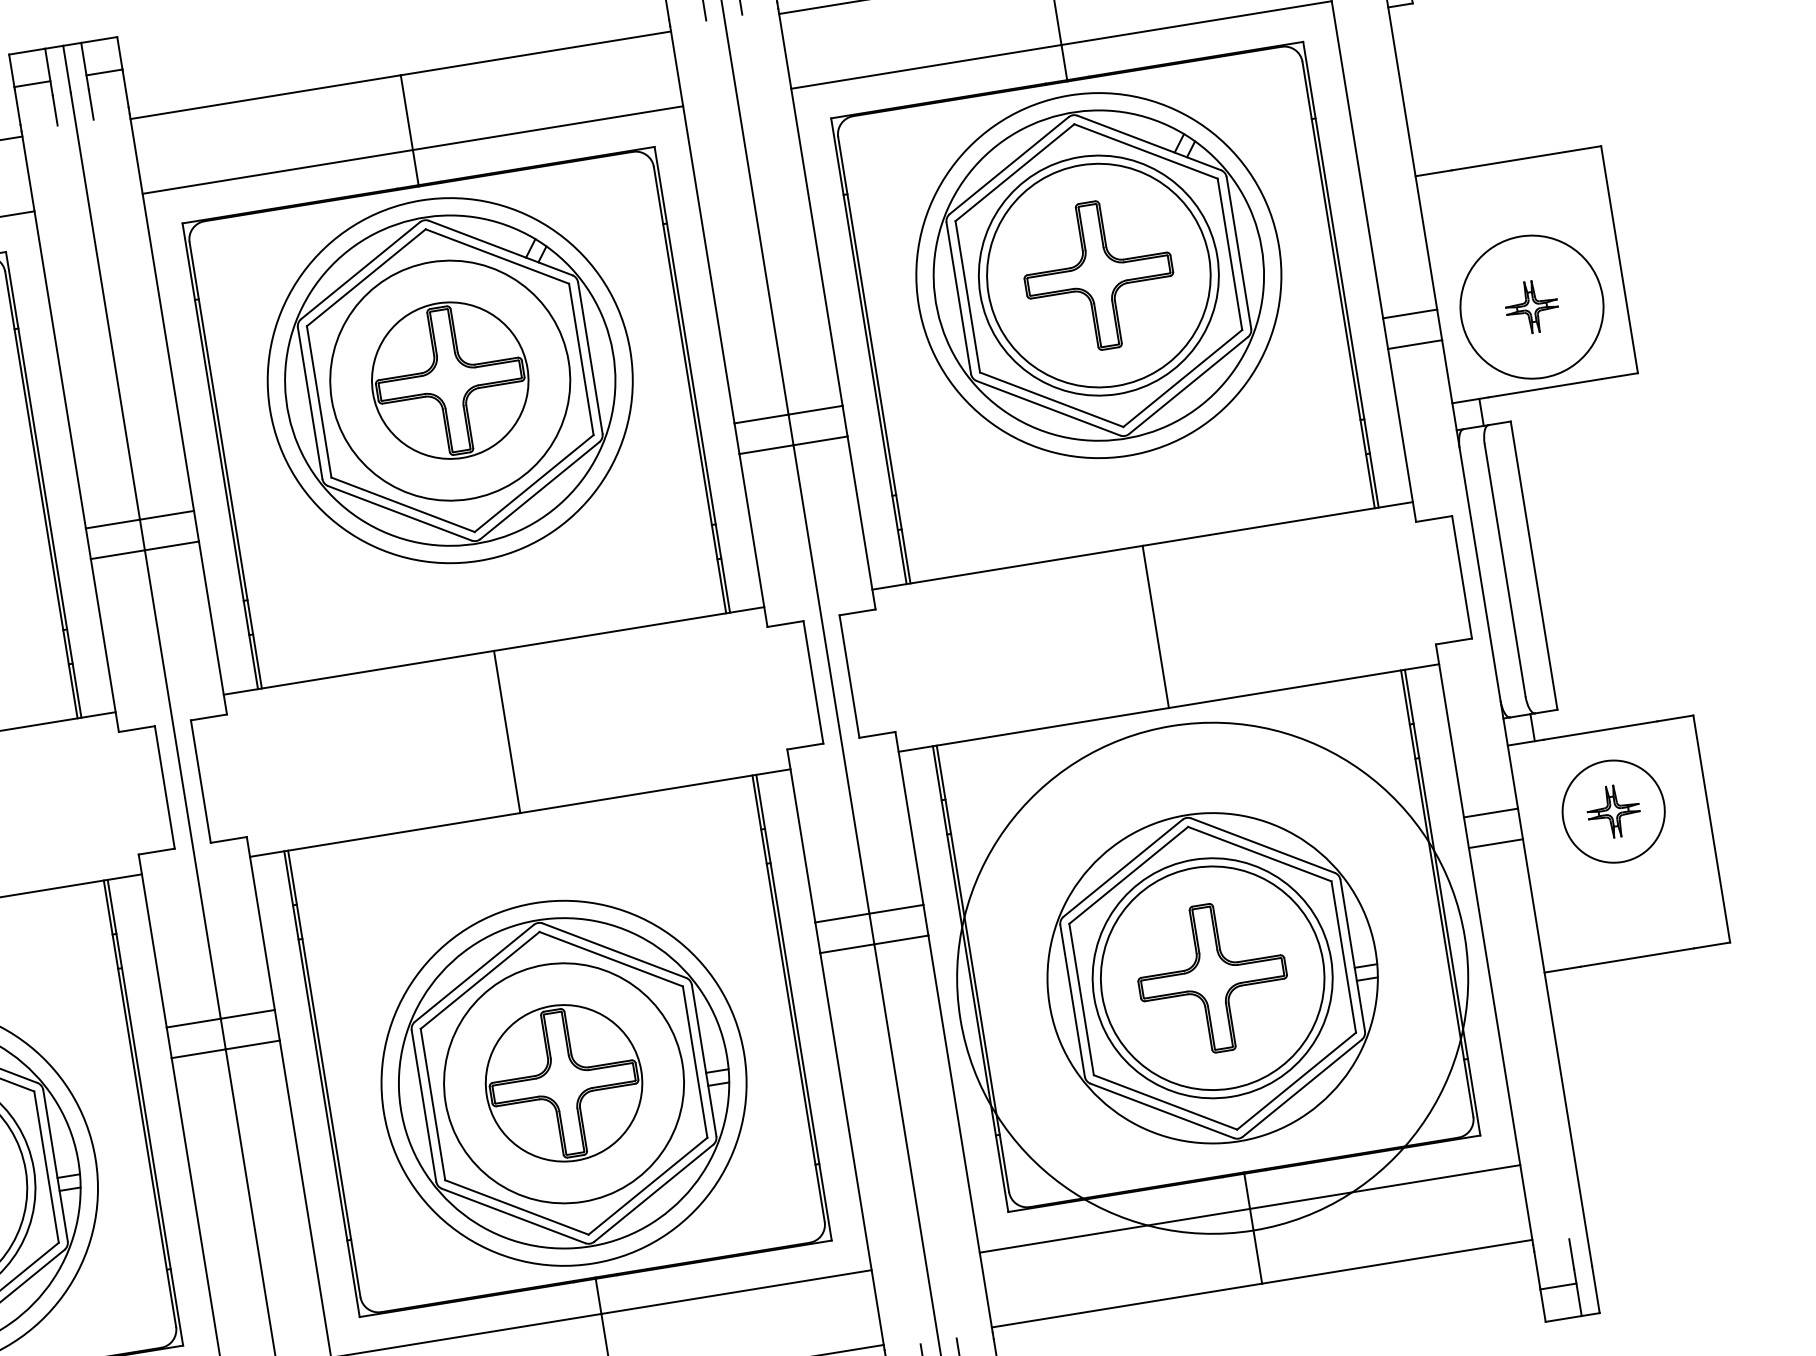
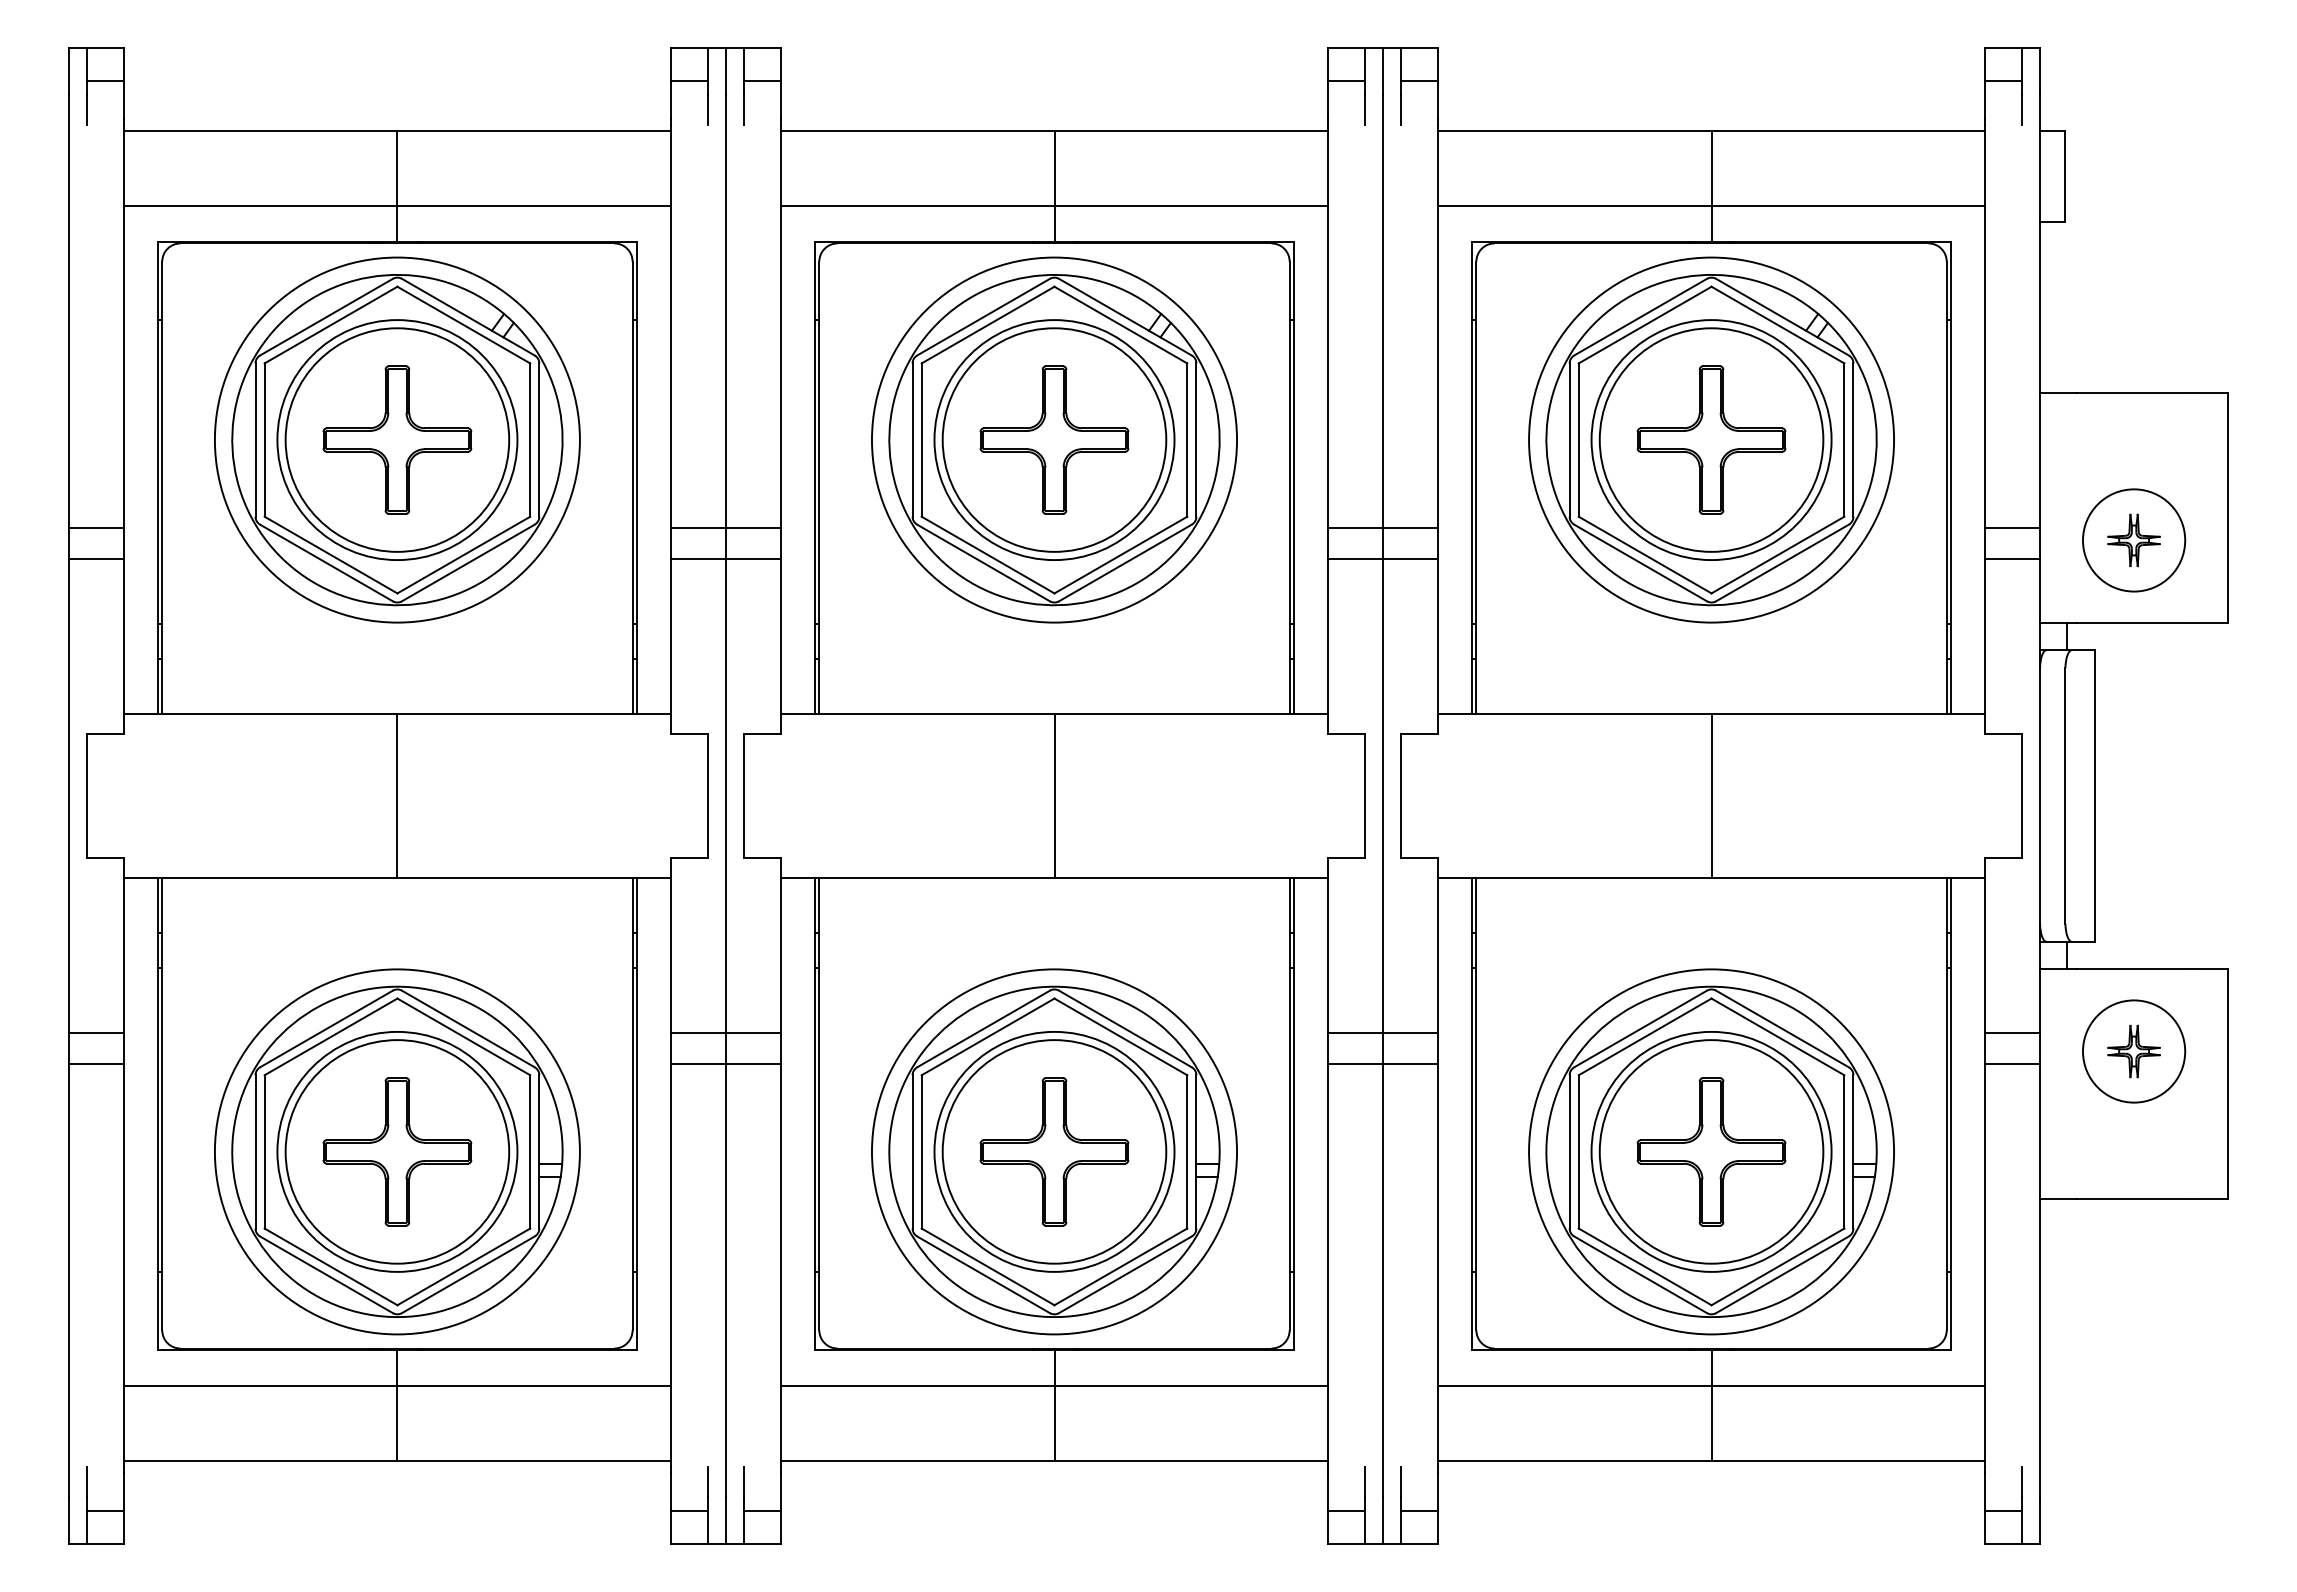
circle: (1531, 307) -> (2133, 540), size x0.71
circle: (450, 380) -> (1054, 439), size x1.43
circle: (1212, 977) -> (1711, 1151), size x0.71
circle: (564, 1082) -> (1054, 1151), size x1.43

